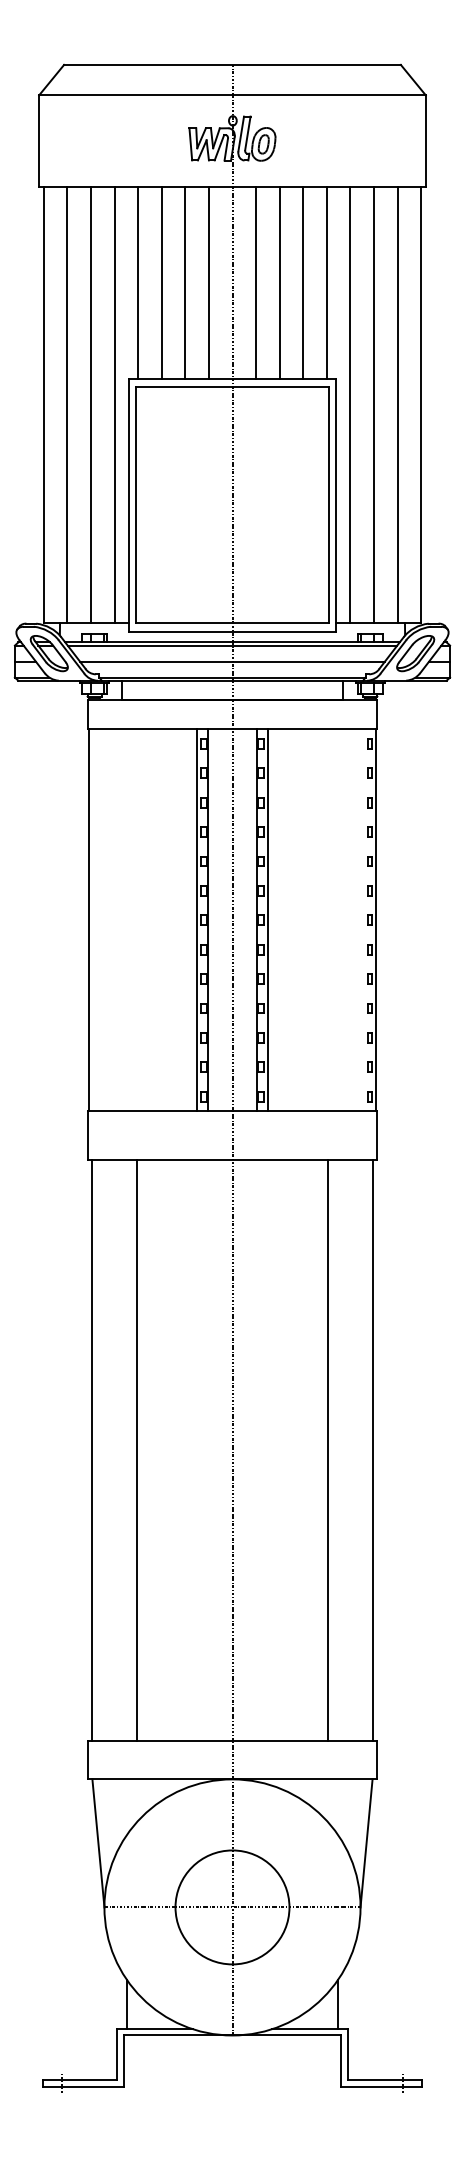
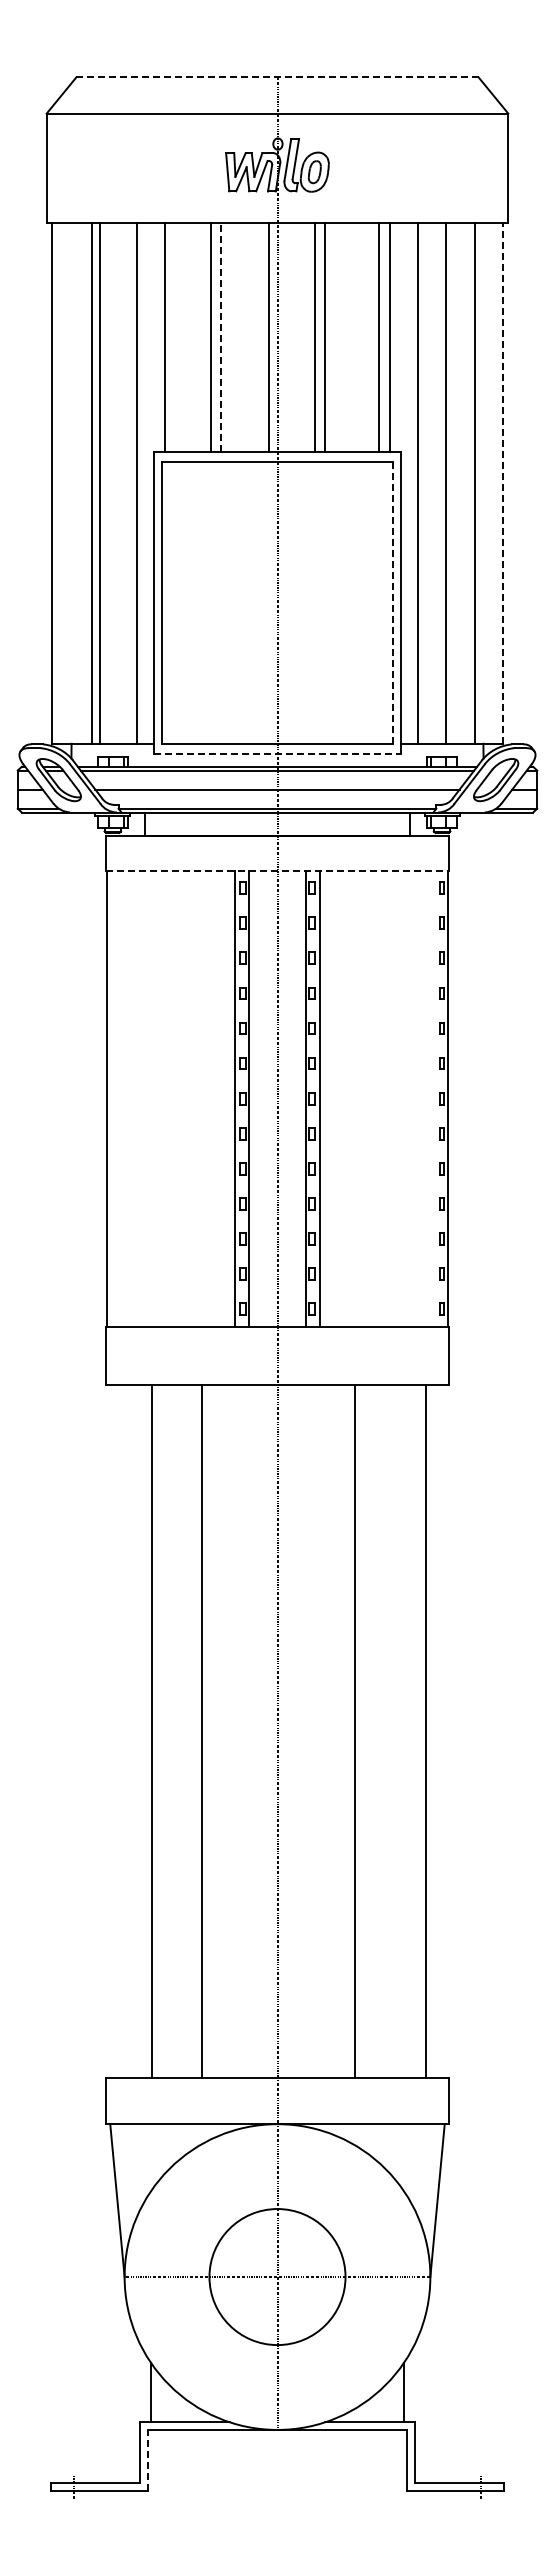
line: (232, 65) -> (277, 77), solid -> dashed
line: (162, 282) -> (211, 336), moved
line: (185, 282) -> (221, 337), solid -> dashed
line: (209, 282) -> (269, 336), moved
line: (255, 282) -> (324, 336), moved
line: (279, 282) -> (314, 336), moved
line: (302, 282) -> (378, 336), moved
line: (67, 404) -> (100, 482), moved
line: (90, 404) -> (91, 482), moved
line: (420, 405) -> (502, 483), solid -> dashed
line: (328, 504) -> (392, 602), solid -> dashed
line: (232, 631) -> (277, 753), solid -> dashed
line: (232, 729) -> (277, 870), solid -> dashed
line: (92, 1450) -> (152, 1731), moved
line: (137, 1450) -> (201, 1731), moved
line: (327, 1450) -> (355, 1731), moved
line: (372, 1450) -> (425, 1731), moved
line: (123, 2061) -> (147, 2460), solid -> dashed

